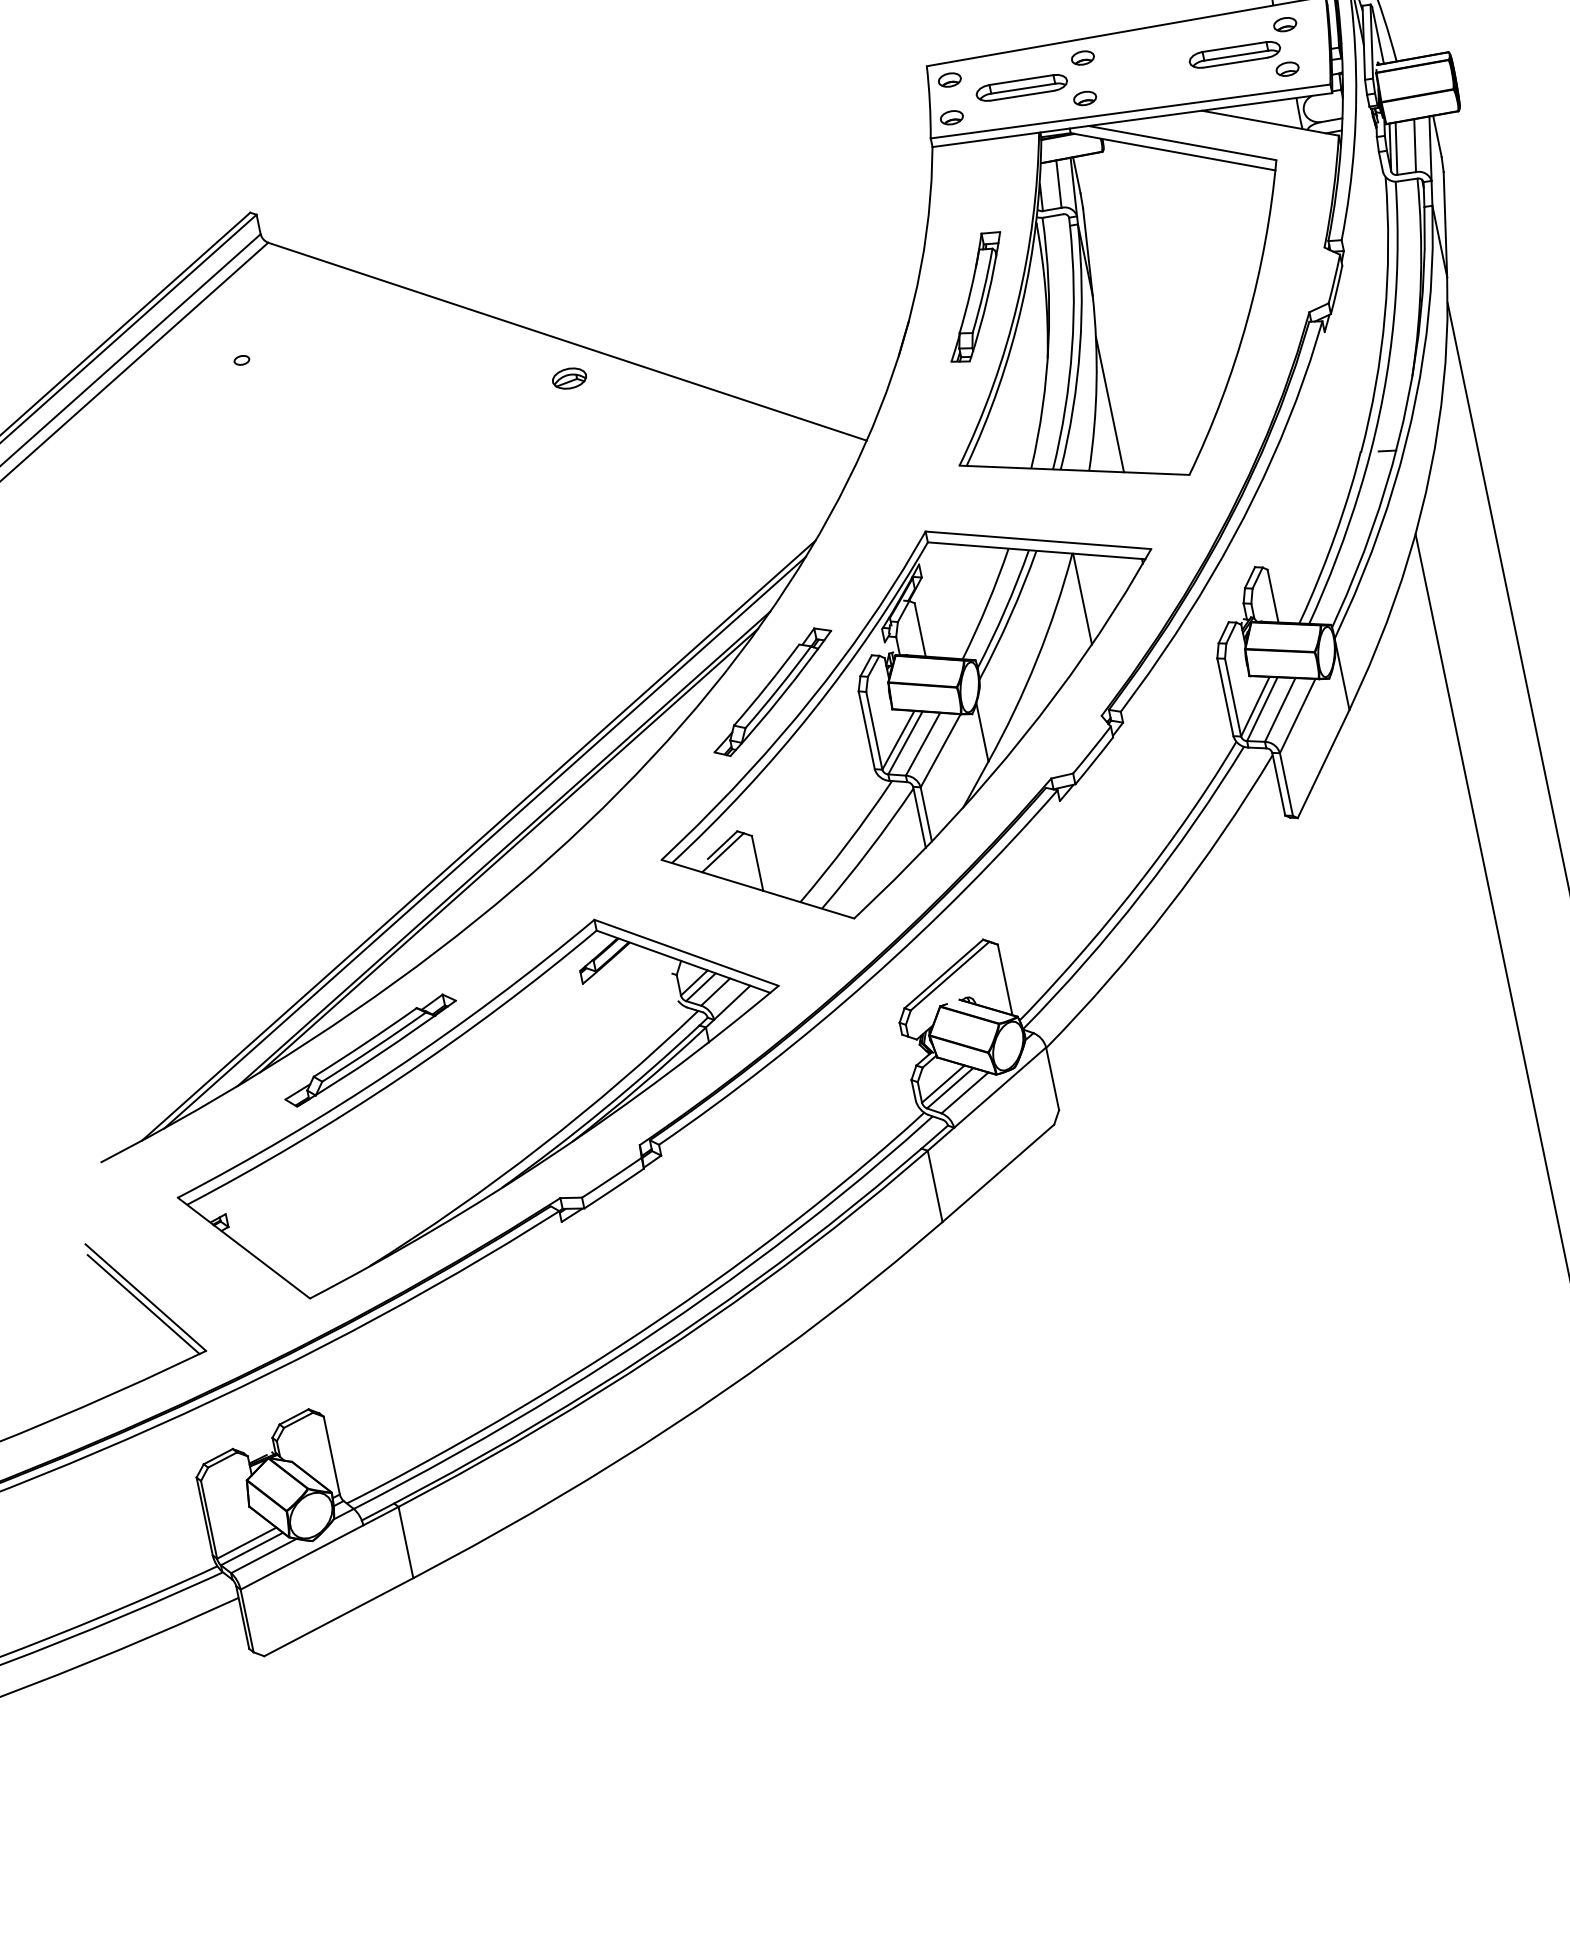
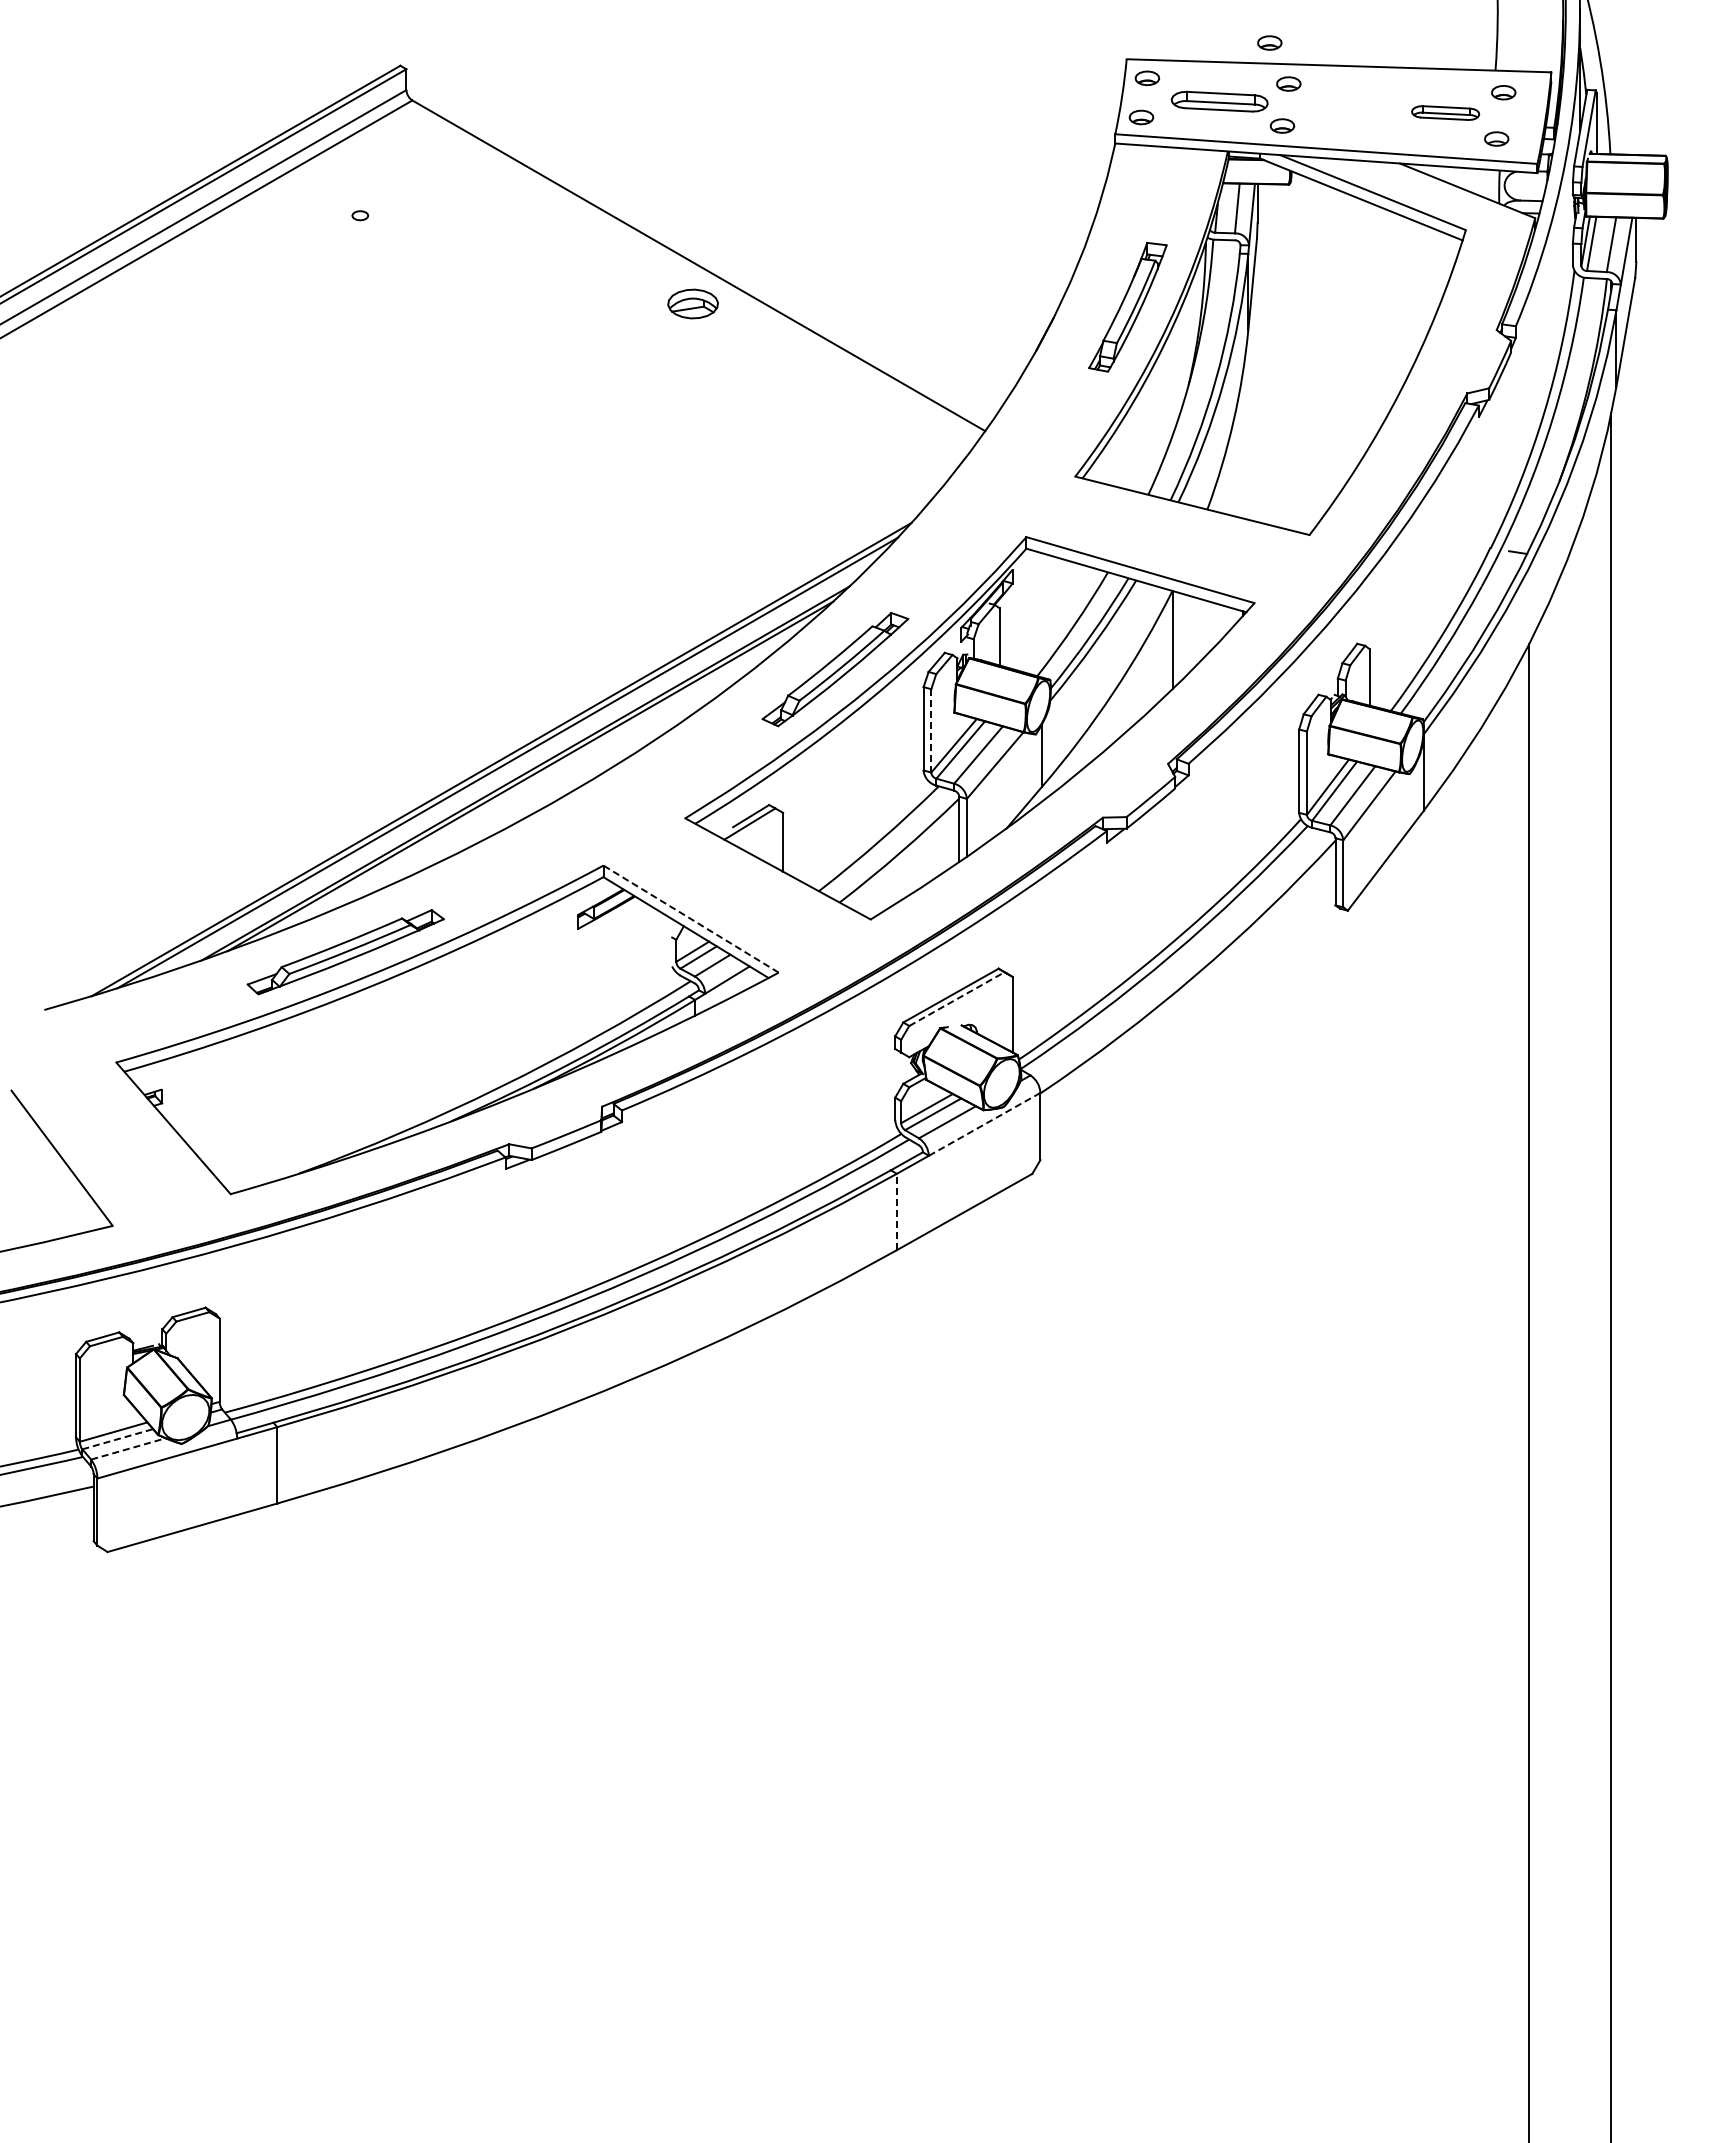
part: (1056, 23) -> (1269, 42), added
part: (1234, 54) -> (1445, 112), size x0.7
part: (569, 379) -> (692, 304), size x1.4
line: (1109, 404) -> (1242, 445), removed
line: (874, 730) -> (931, 730), solid -> dashed
line: (686, 953) -> (691, 919), solid -> dashed
line: (949, 976) -> (956, 999), solid -> dashed
line: (1000, 1087) -> (985, 1124), solid -> dashed
line: (934, 1186) -> (896, 1211), solid -> dashed
line: (143, 1304) -> (58, 1164), removed
line: (251, 1549) -> (117, 1439), solid -> dashed
line: (263, 1555) -> (128, 1448), solid -> dashed

